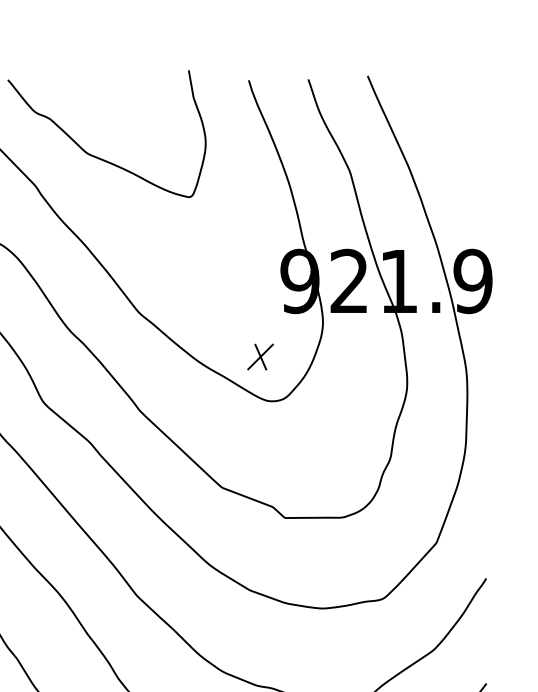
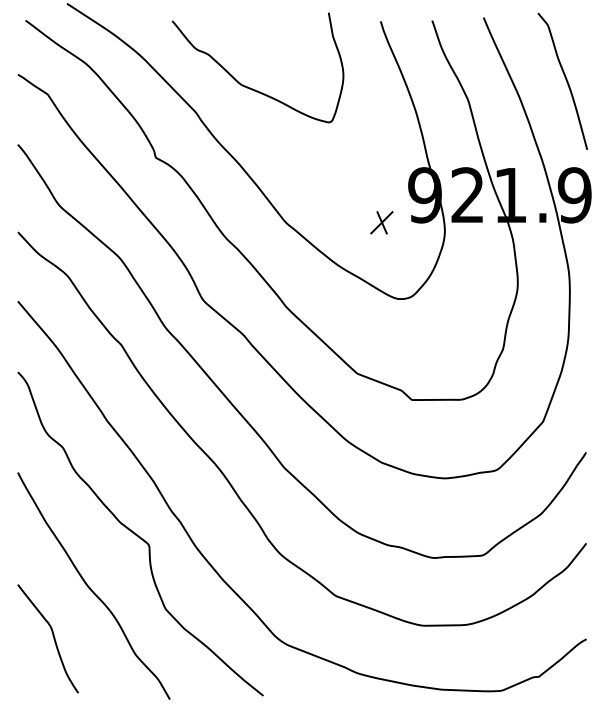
curve: (462, 148) -> (565, 80), added
part: (260, 356) -> (381, 222), moved

